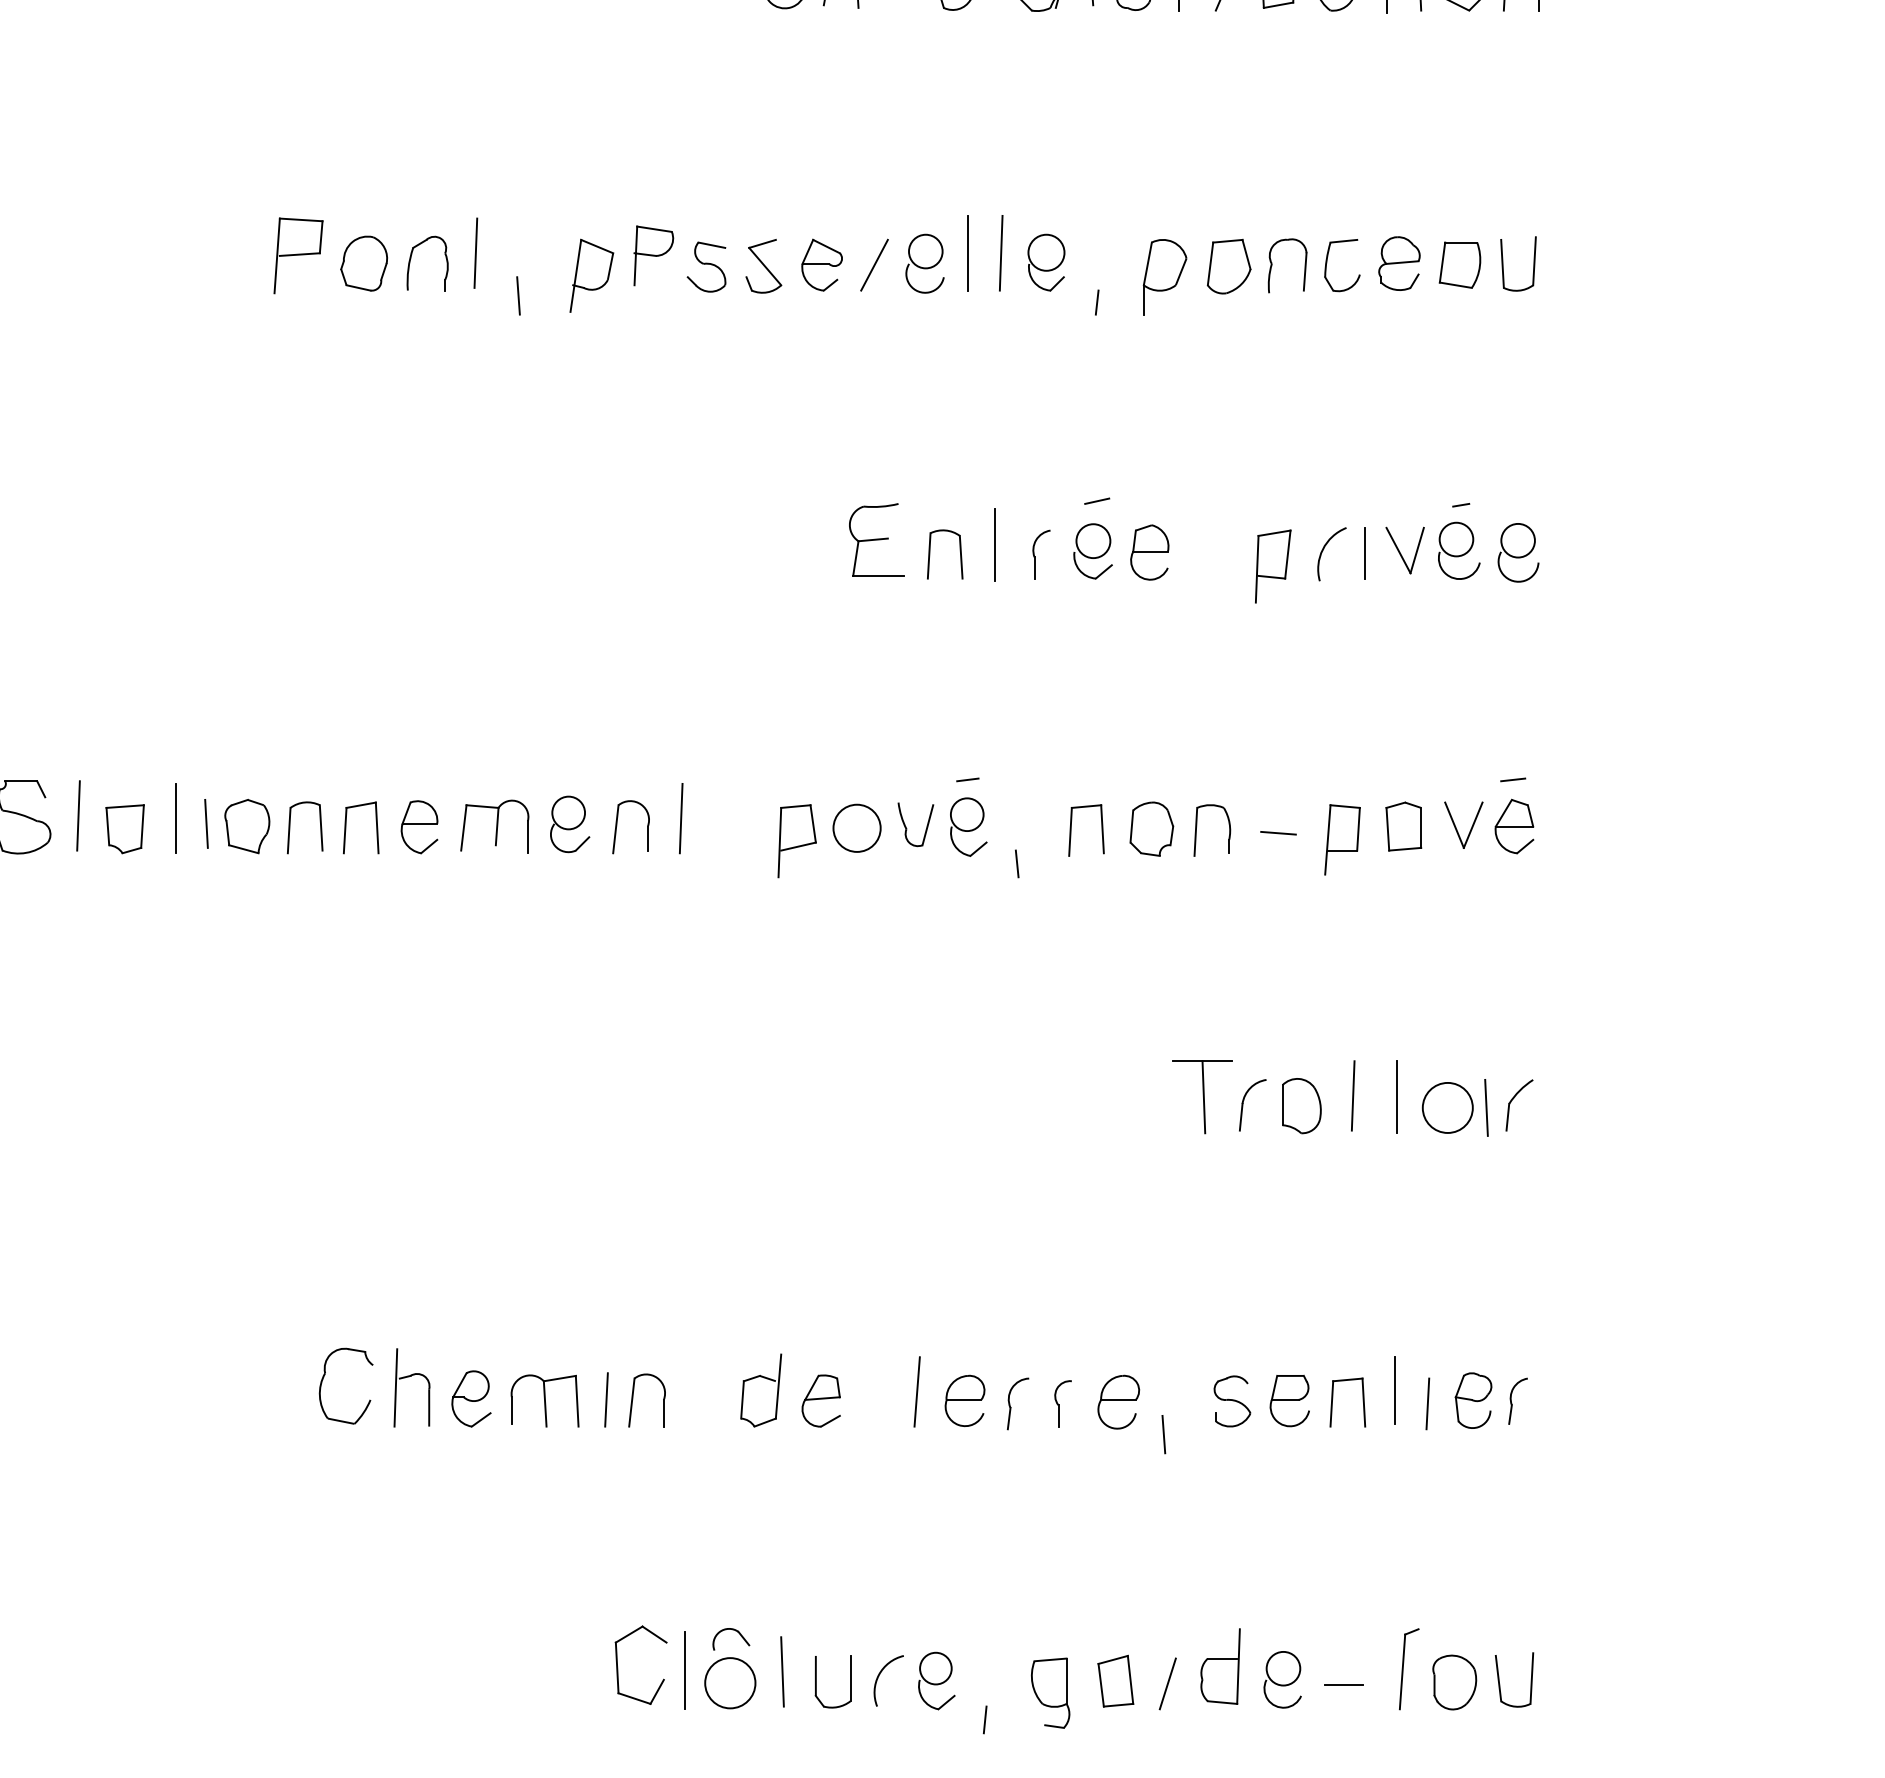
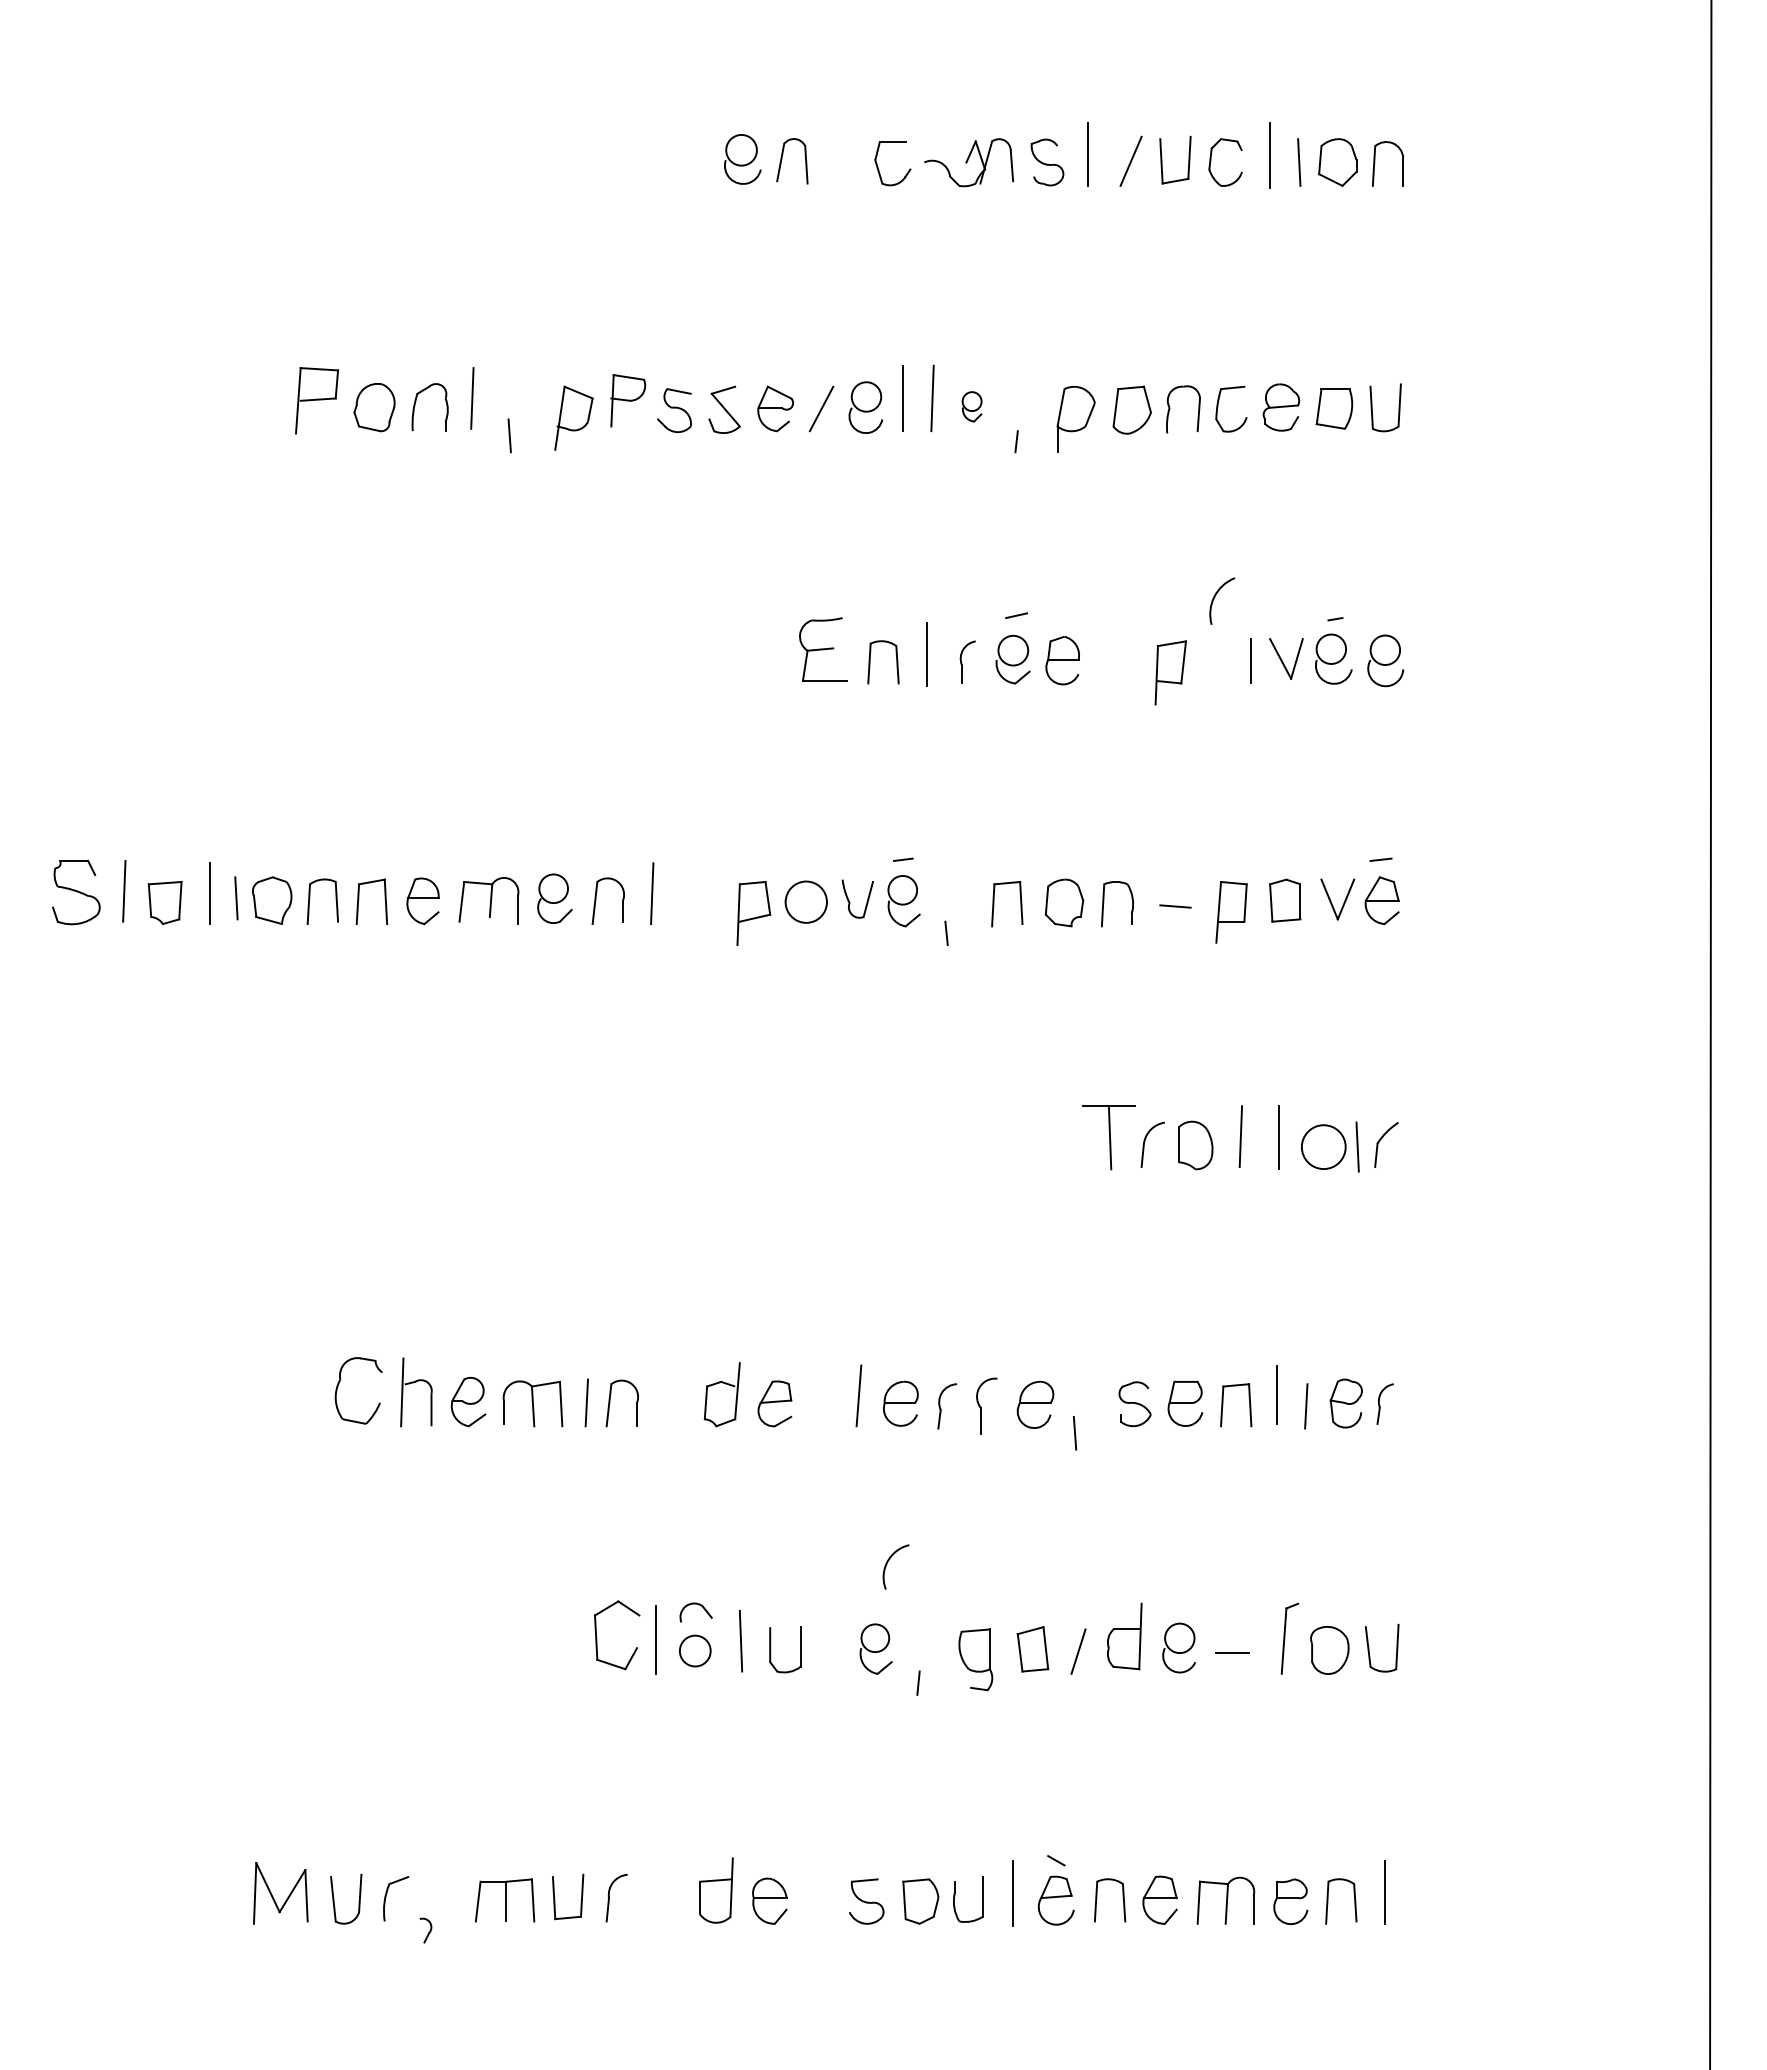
part: (1045, 262) -> (971, 406), size x0.6
arc: (1324, 550) -> (1215, 597), moved
part: (1062, 1402) -> (986, 1405), size x1.4
arc: (880, 1675) -> (888, 1562), moved
circle: (730, 1683) -> (695, 1651), size x0.7

